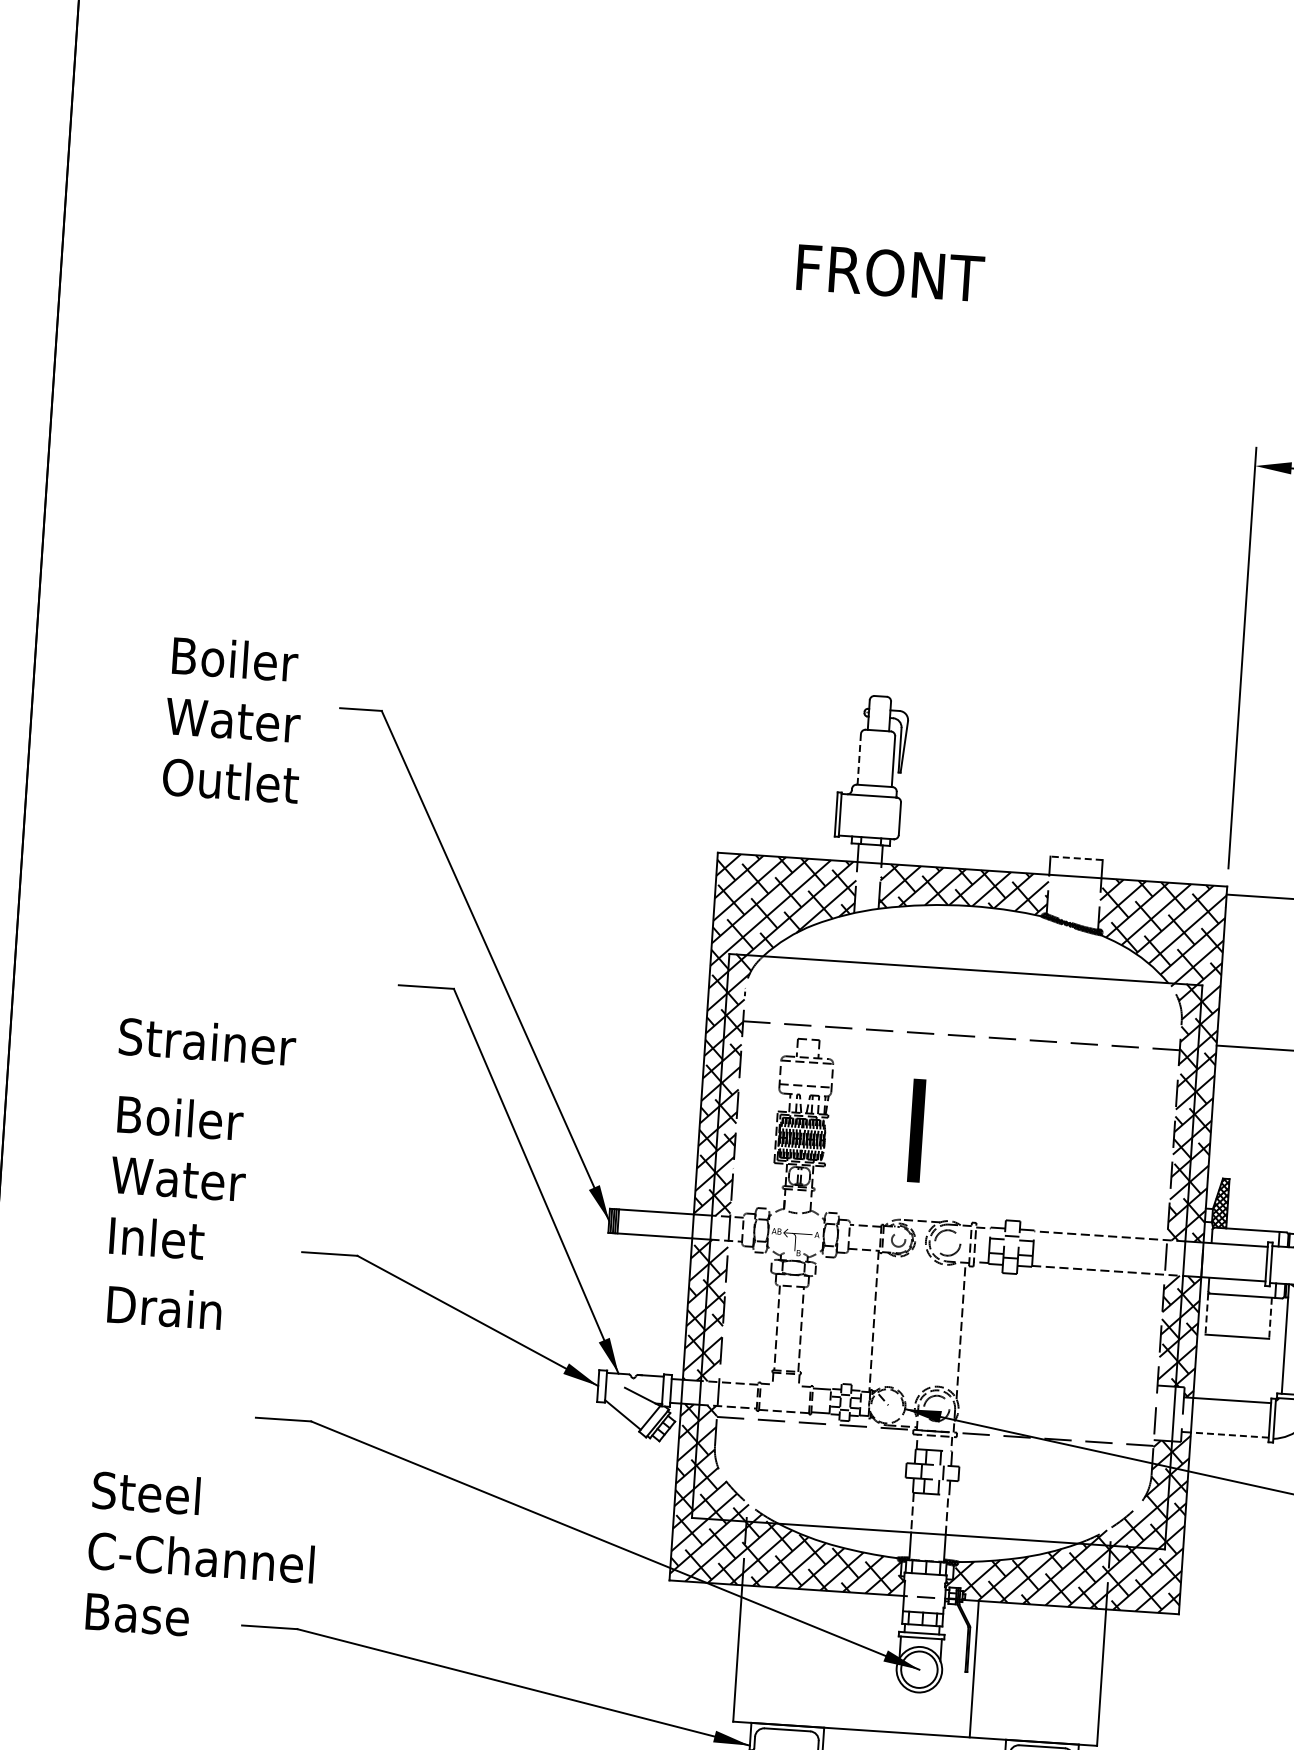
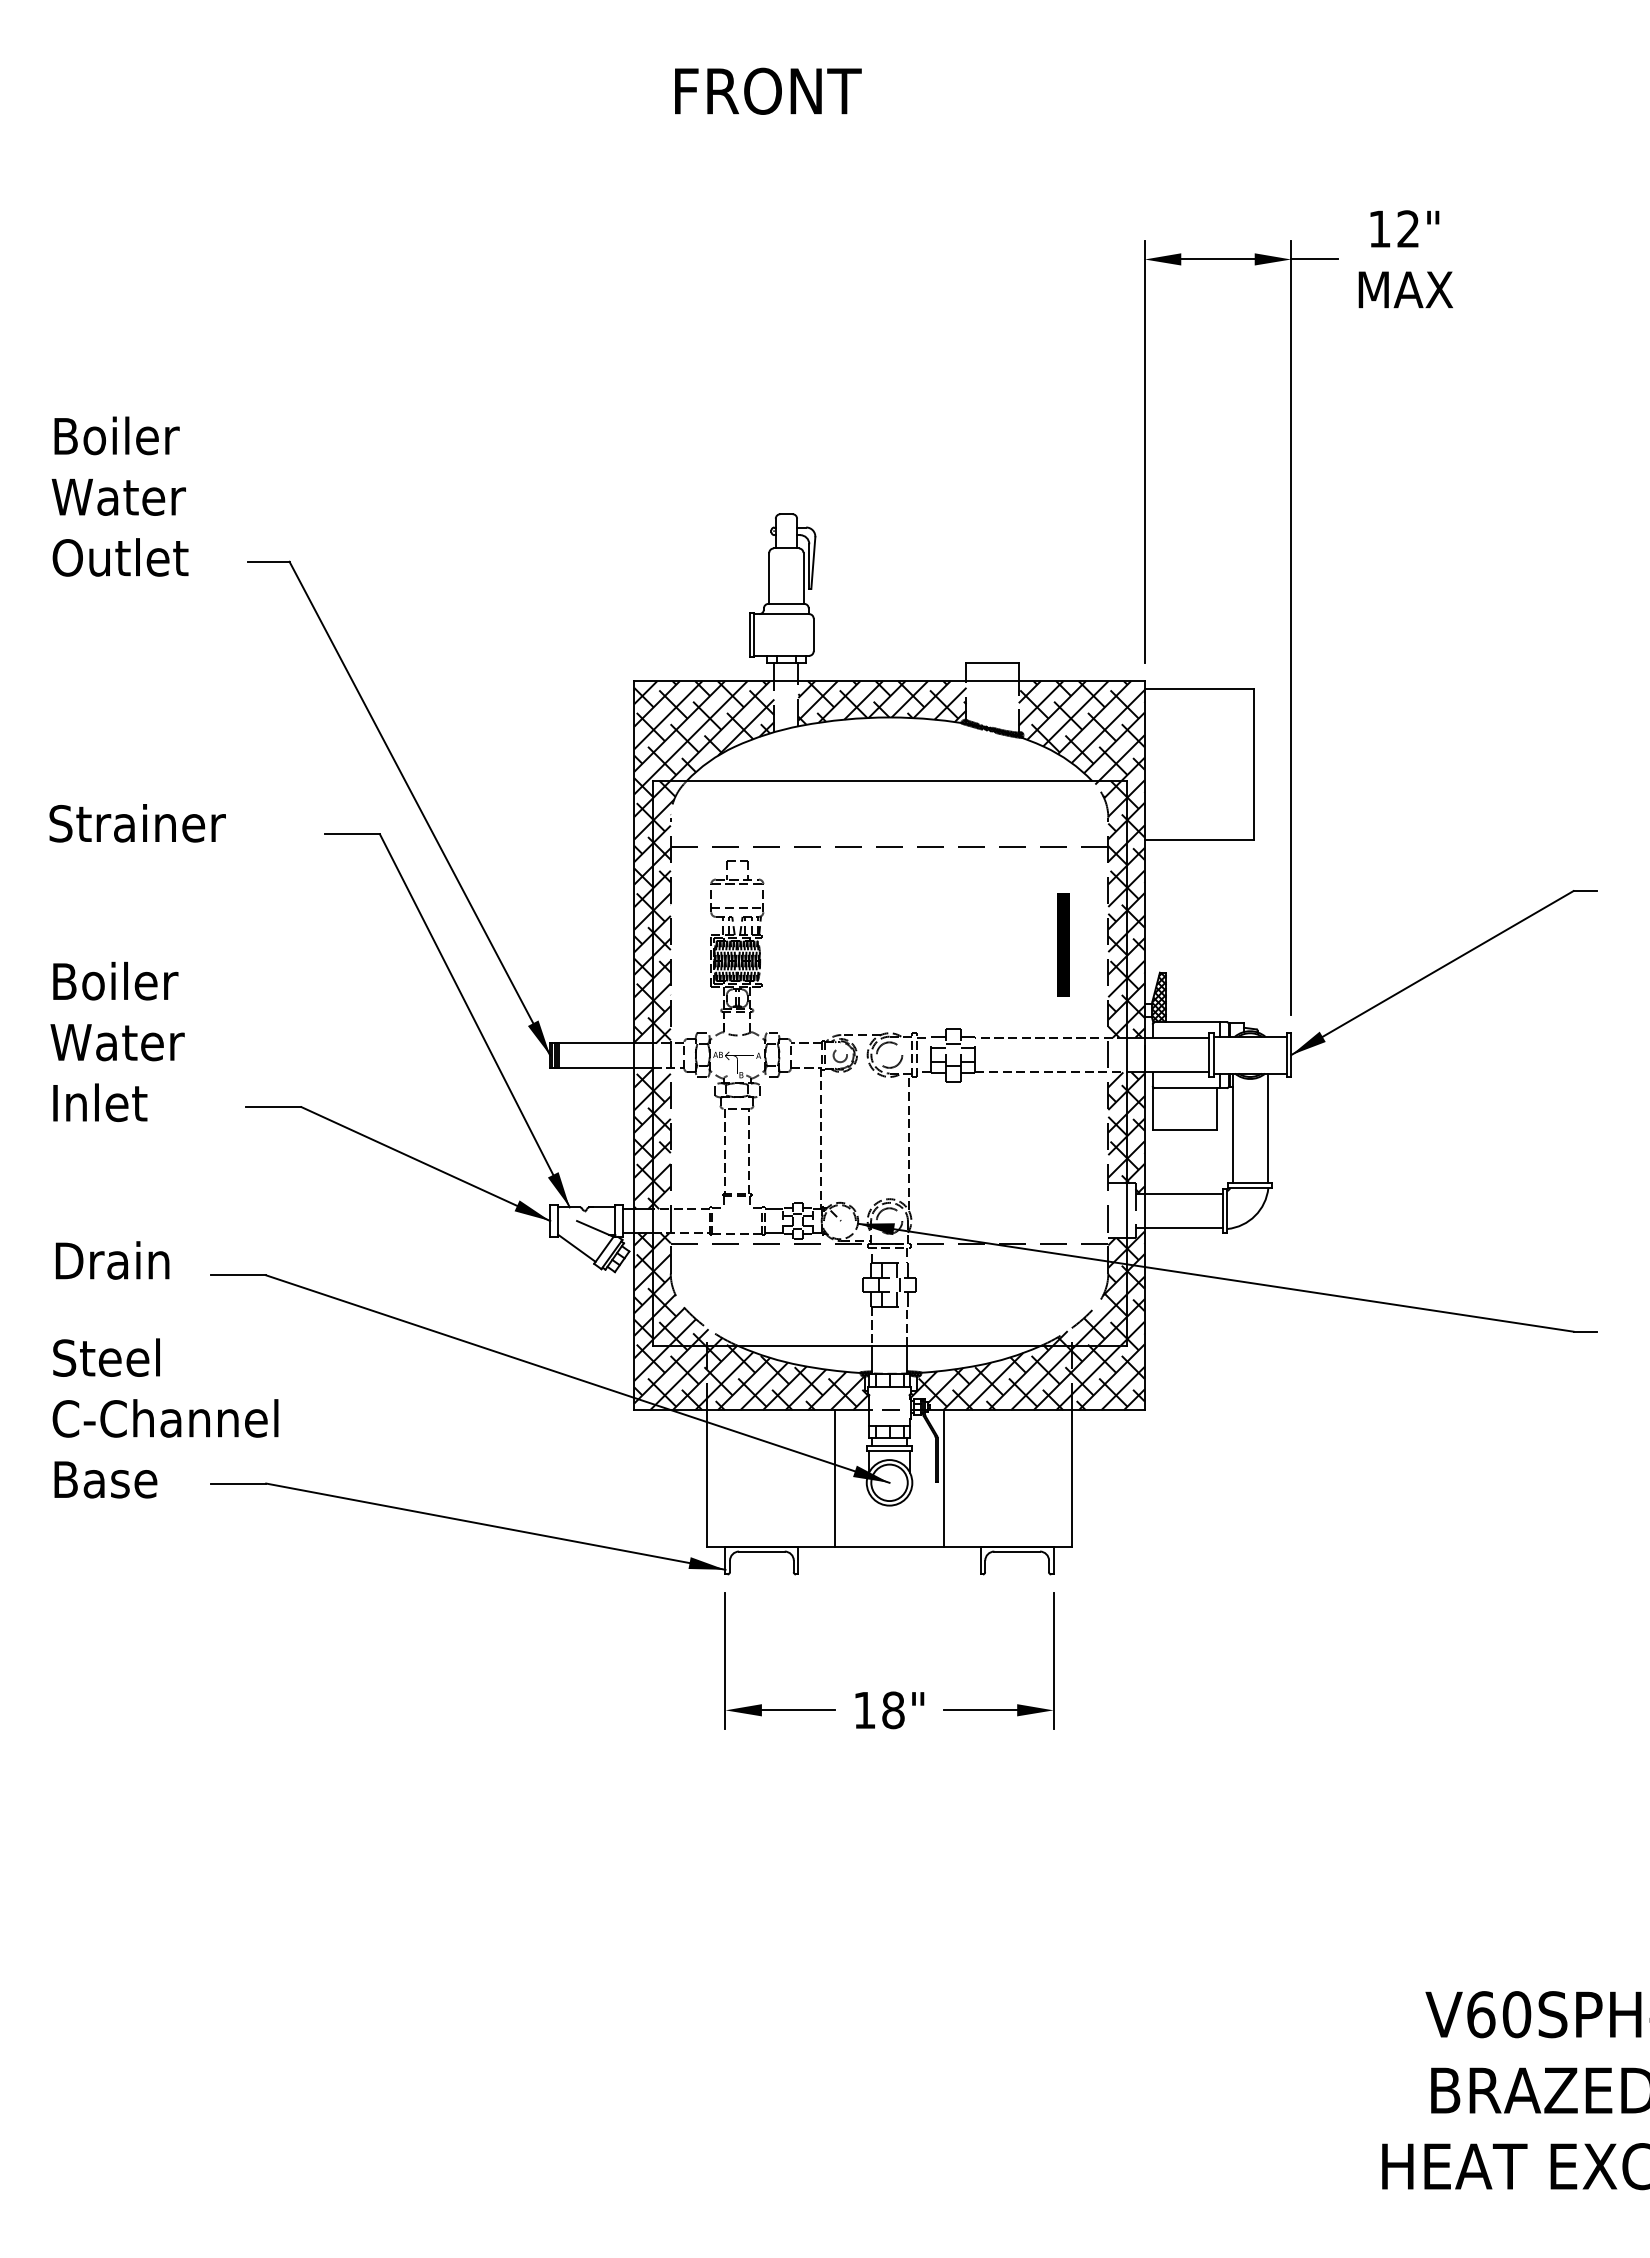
text: (233, 719) -> (119, 496), moved
line: (859, 759) -> (769, 578), dashed -> solid
line: (1076, 858) -> (992, 662), dashed -> solid
text: (207, 1041) -> (137, 823), moved
line: (917, 1130) -> (1063, 944), moved
text: (164, 1307) -> (112, 1260), moved
line: (1206, 1313) -> (1152, 1108), dashed -> solid
line: (1270, 1317) -> (1216, 1108), dashed -> solid
line: (1229, 1435) -> (1183, 1228), dashed -> solid
line: (864, 1661) -> (834, 1478), added

